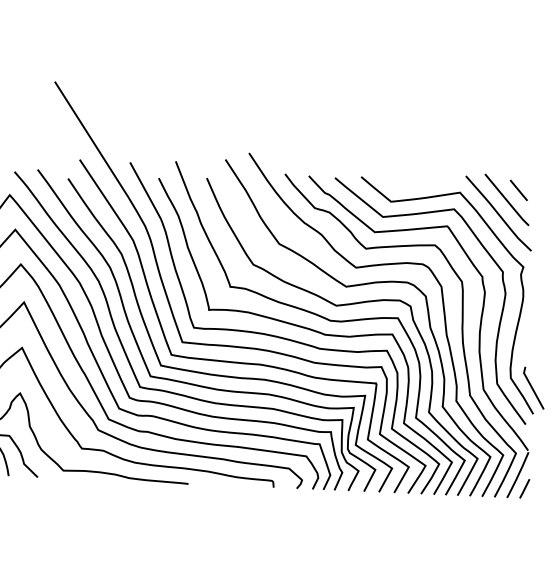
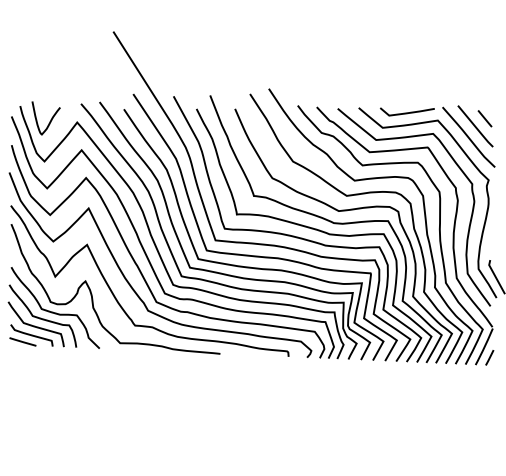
curve: (422, 182) -> (407, 112), added

